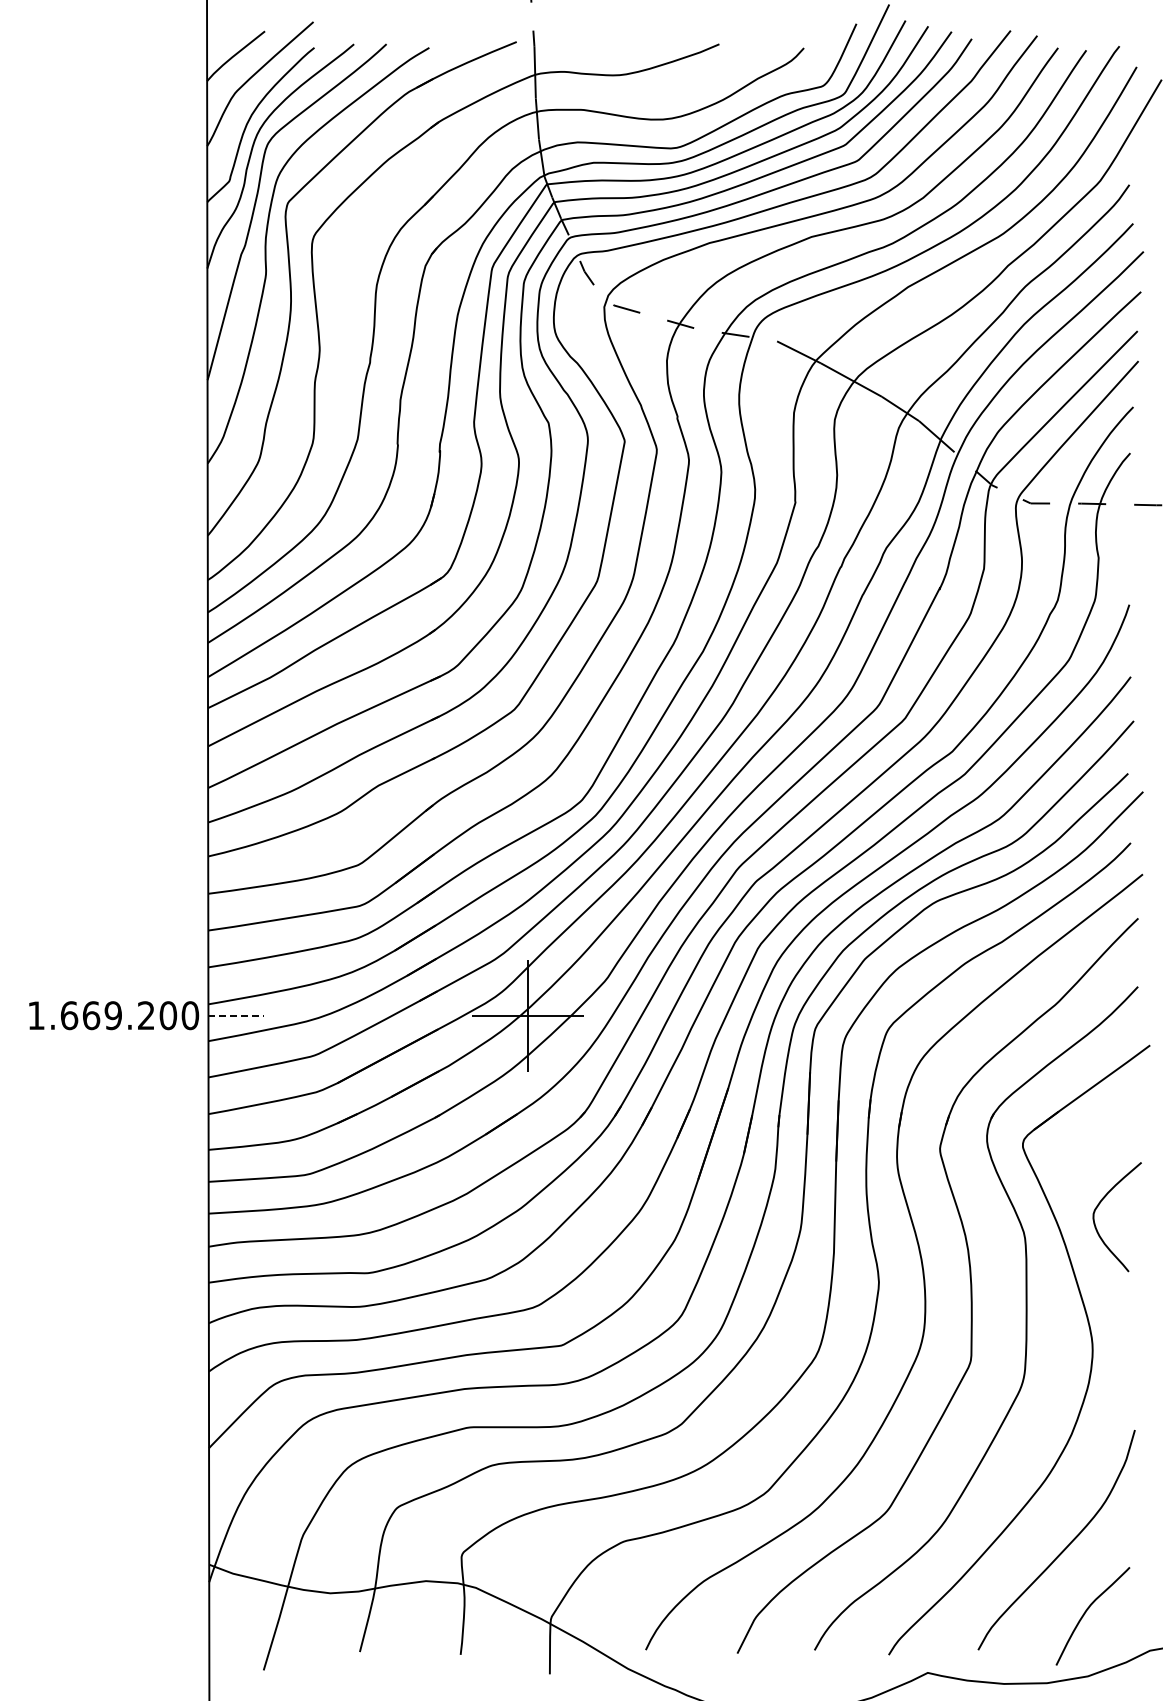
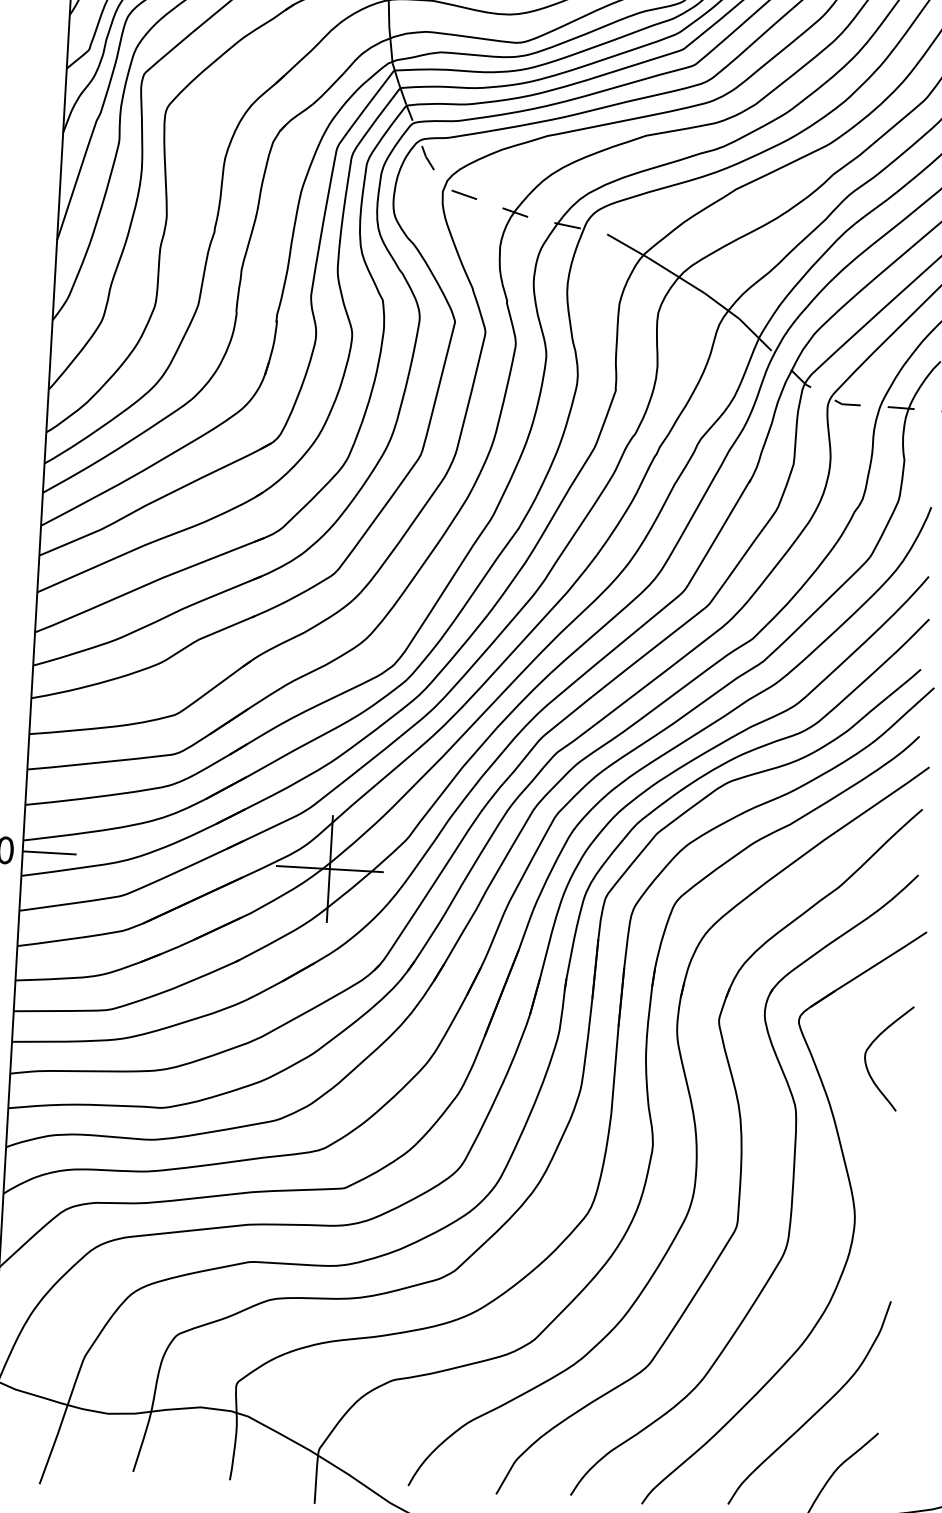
line: (236, 1015) -> (49, 852), dashed -> solid
curve: (1099, 1205) -> (871, 1045), moved

